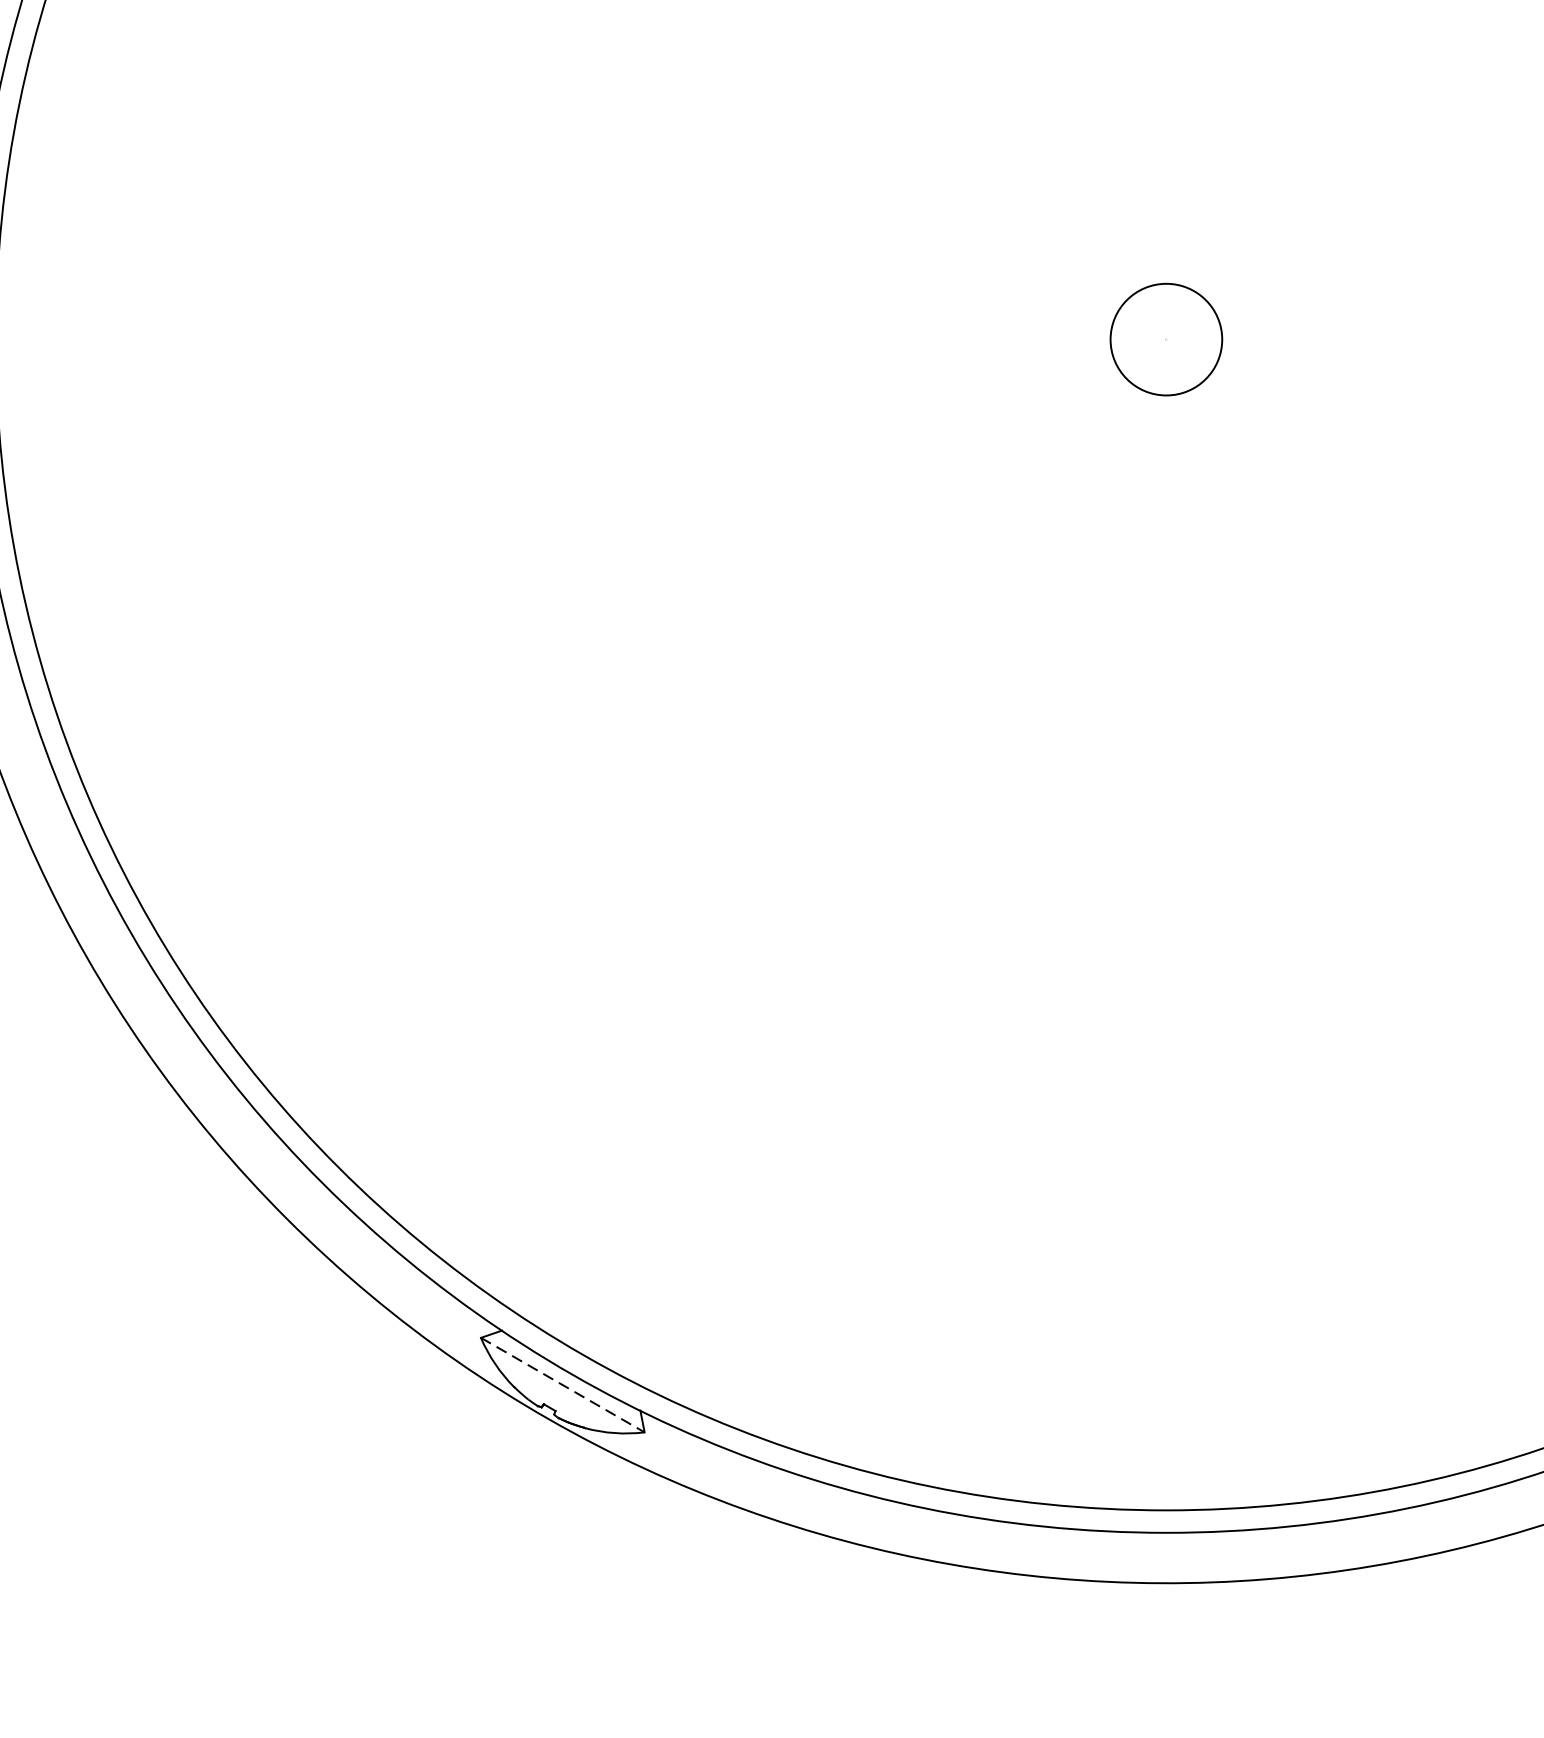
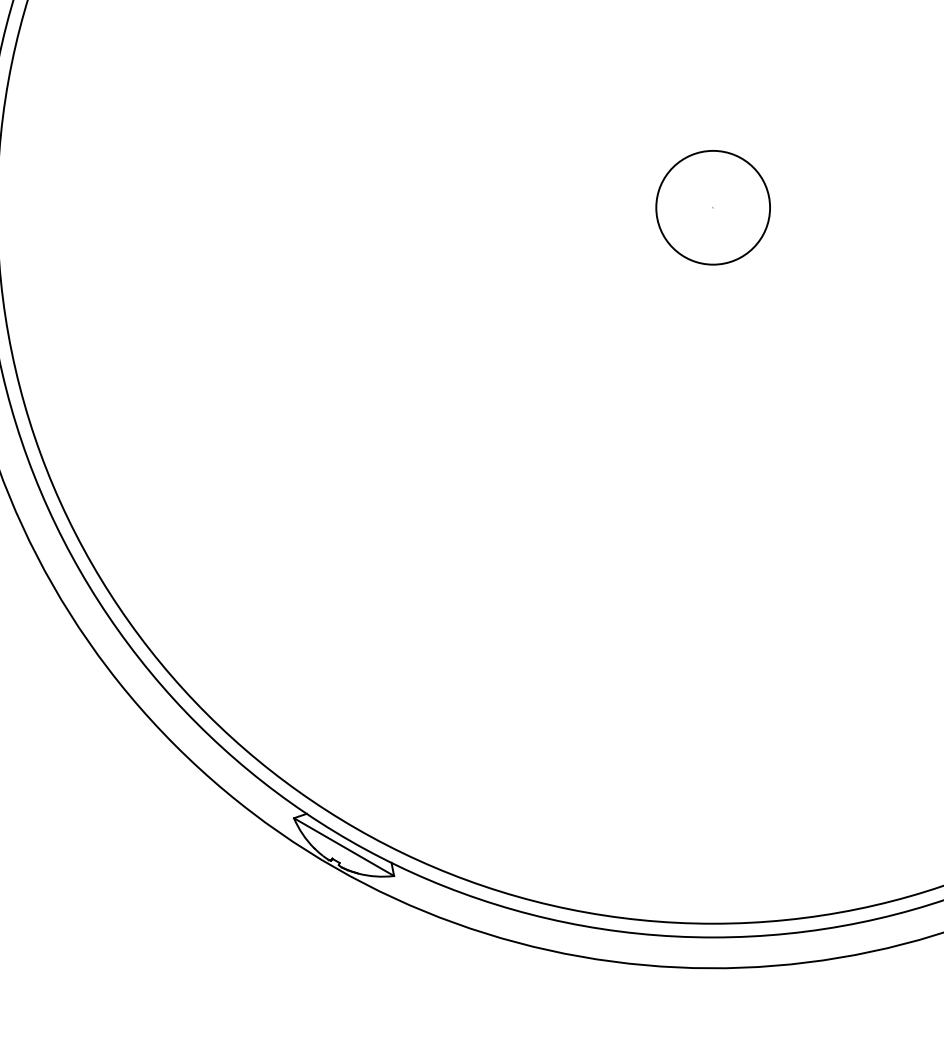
circle: (1166, 339) -> (713, 207), size x1.67
line: (563, 1385) -> (344, 847), dashed -> solid

